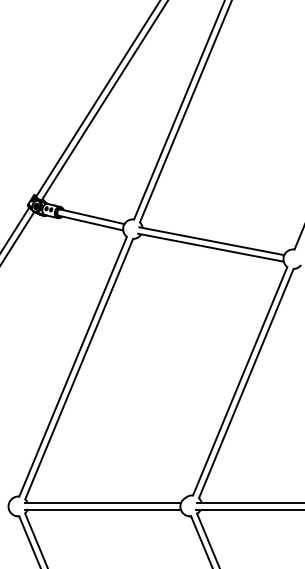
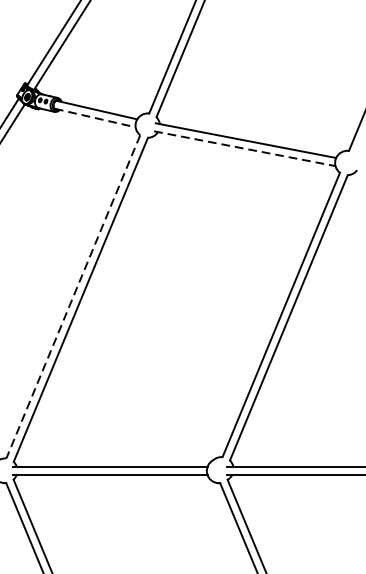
line: (91, 223) -> (96, 118), solid -> dashed
line: (211, 247) -> (245, 148), solid -> dashed
line: (72, 367) -> (72, 297), solid -> dashed

